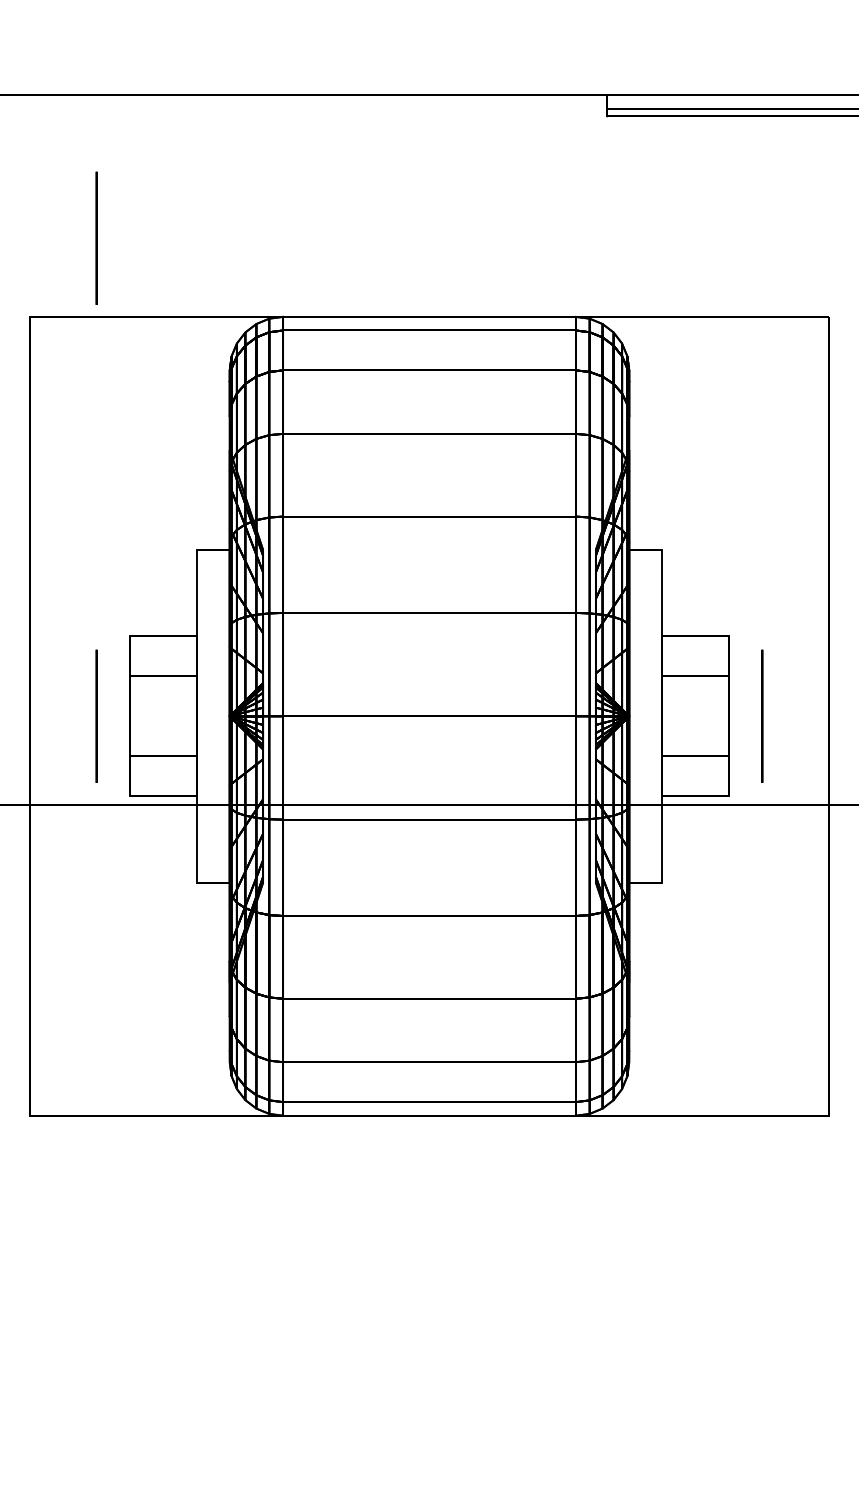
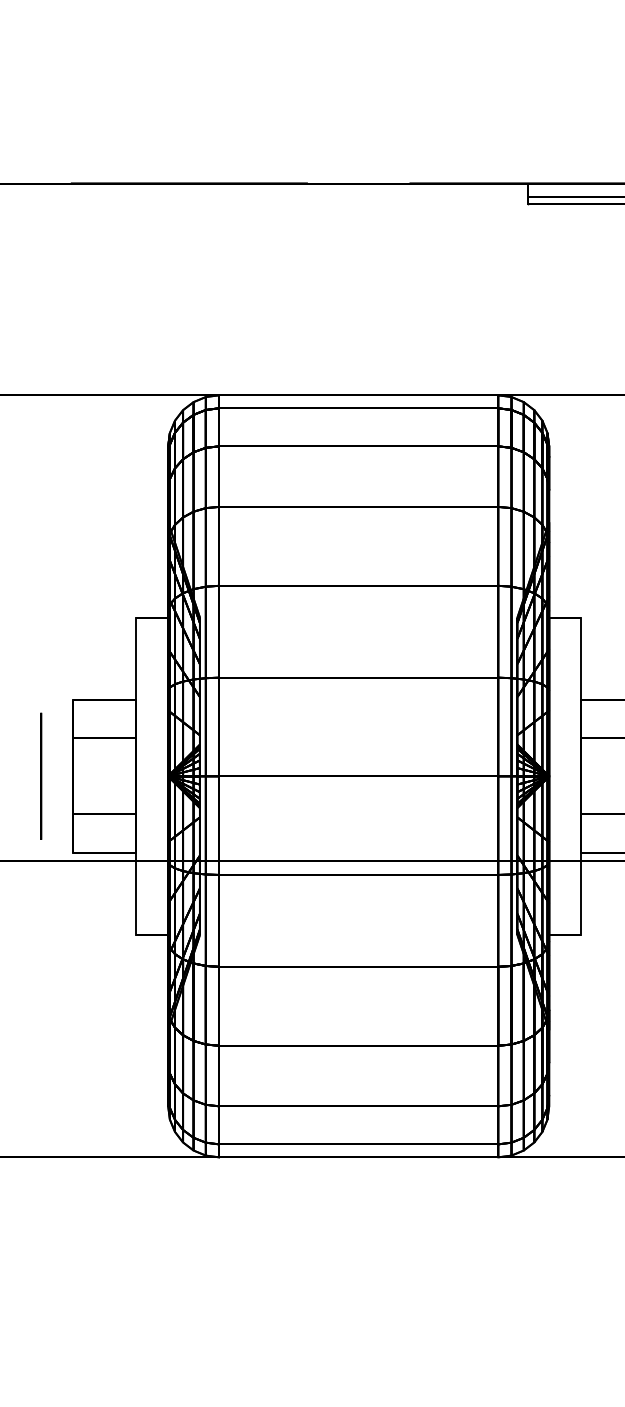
circle: (96, 237) -> (41, 319), removed

